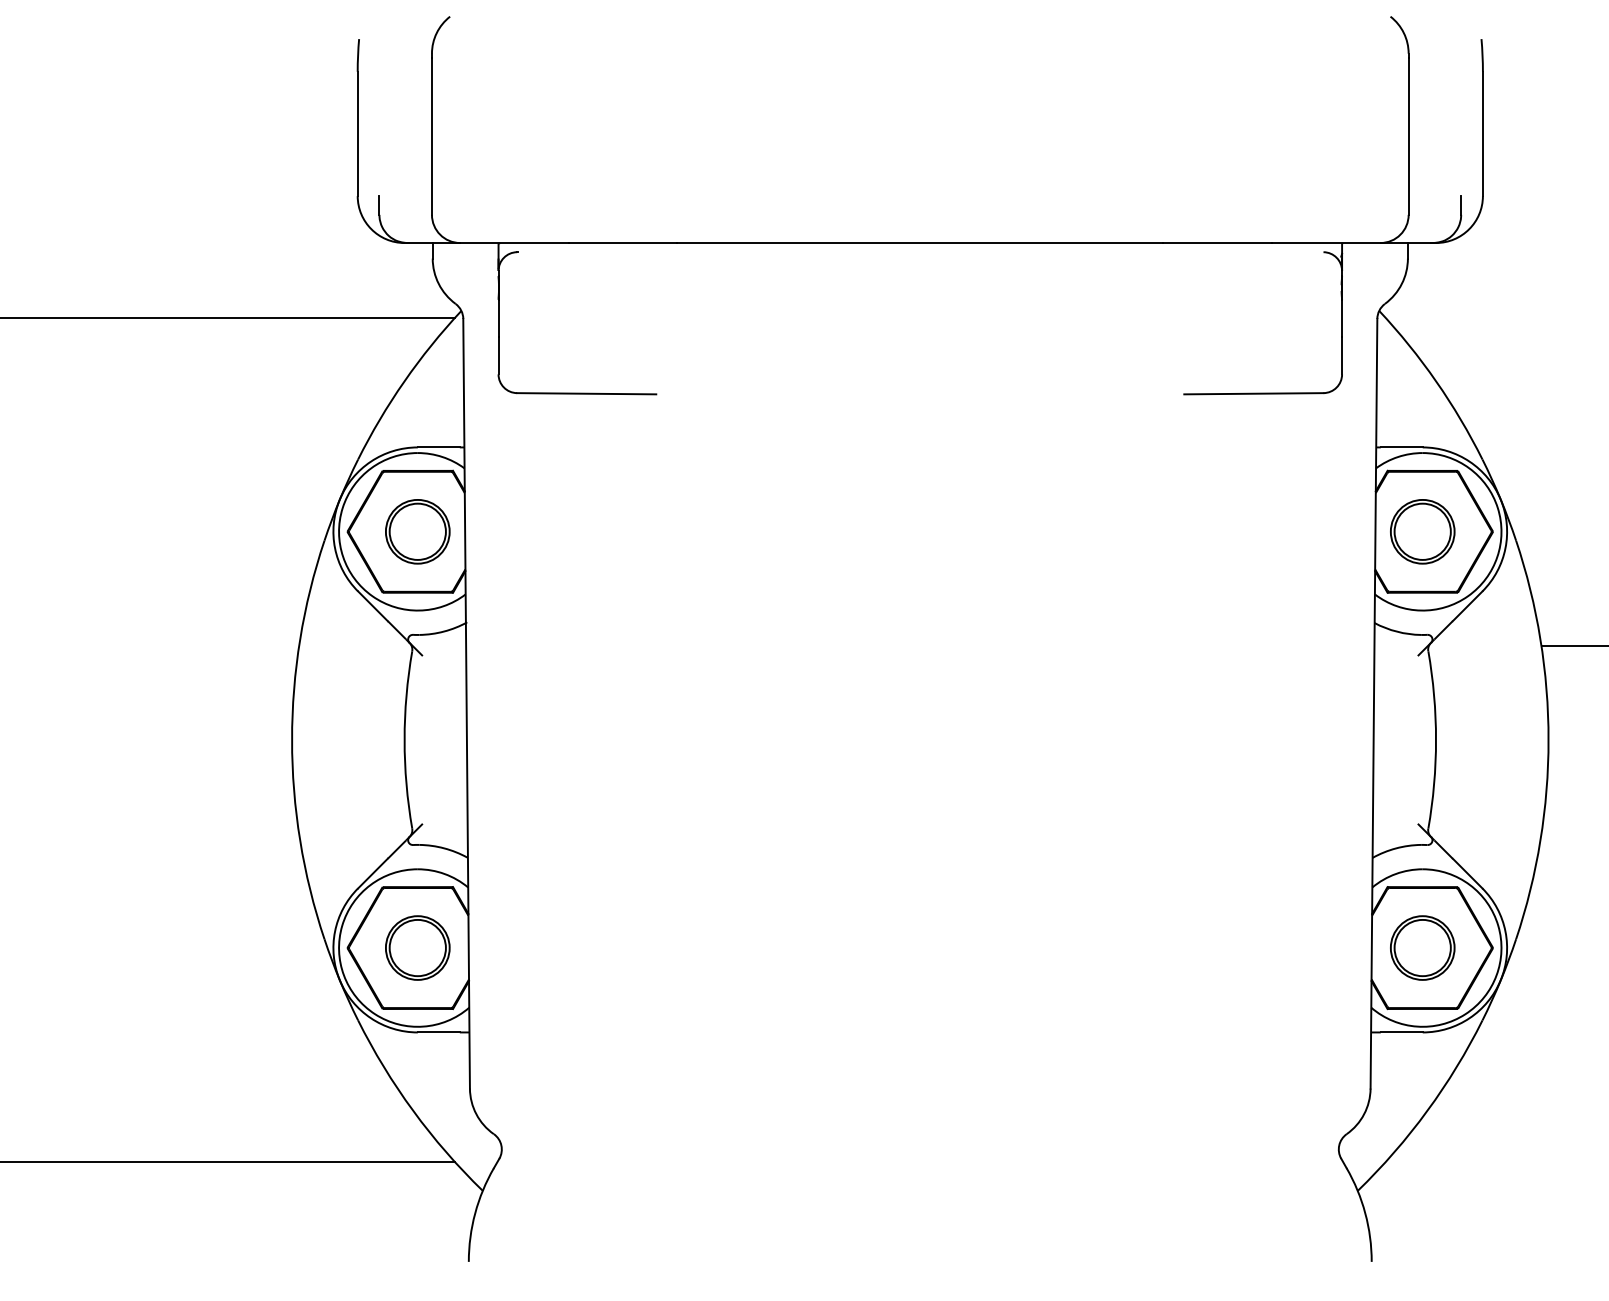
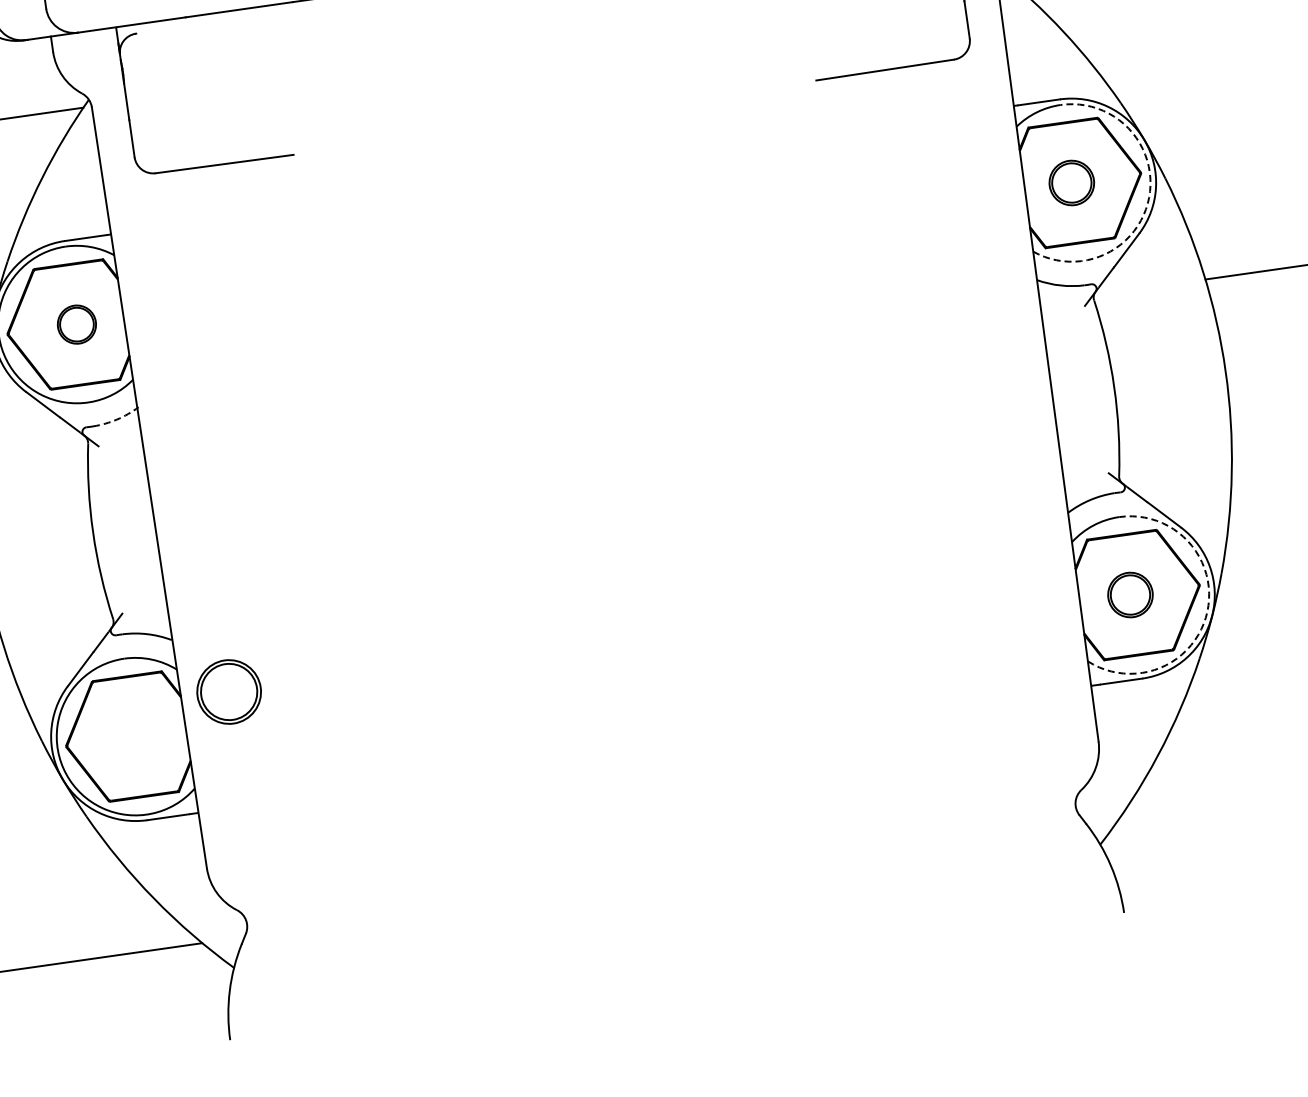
part: (417, 531) -> (76, 324), size x0.6
part: (1422, 531) -> (1071, 182), size x0.7
arc: (1497, 557) -> (1149, 197), solid -> dashed
arc: (444, 631) -> (117, 419), solid -> dashed
part: (417, 947) -> (228, 691), moved
part: (1422, 947) -> (1130, 594), size x0.7
arc: (1496, 975) -> (1207, 611), solid -> dashed

